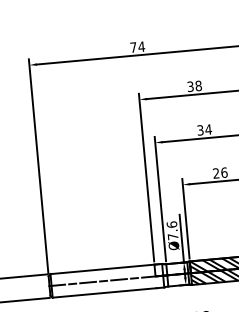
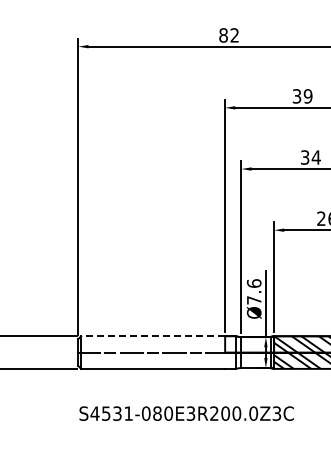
text: (137, 47) -> (229, 35), 74 -> 82
text: (198, 86) -> (307, 96), 38 -> 39
line: (102, 269) -> (153, 336), solid -> dashed

